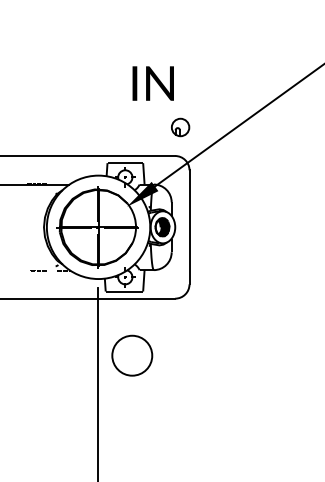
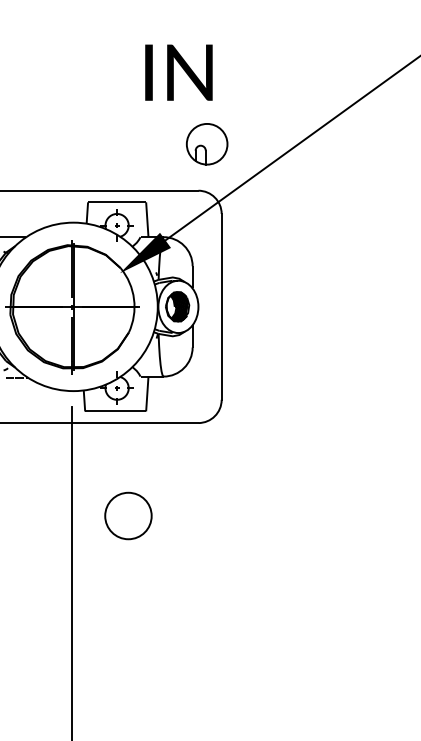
text: (152, 83) -> (177, 72), moved
part: (180, 127) -> (206, 144), size x1.43
circle: (132, 355) -> (128, 515), size x0.71

